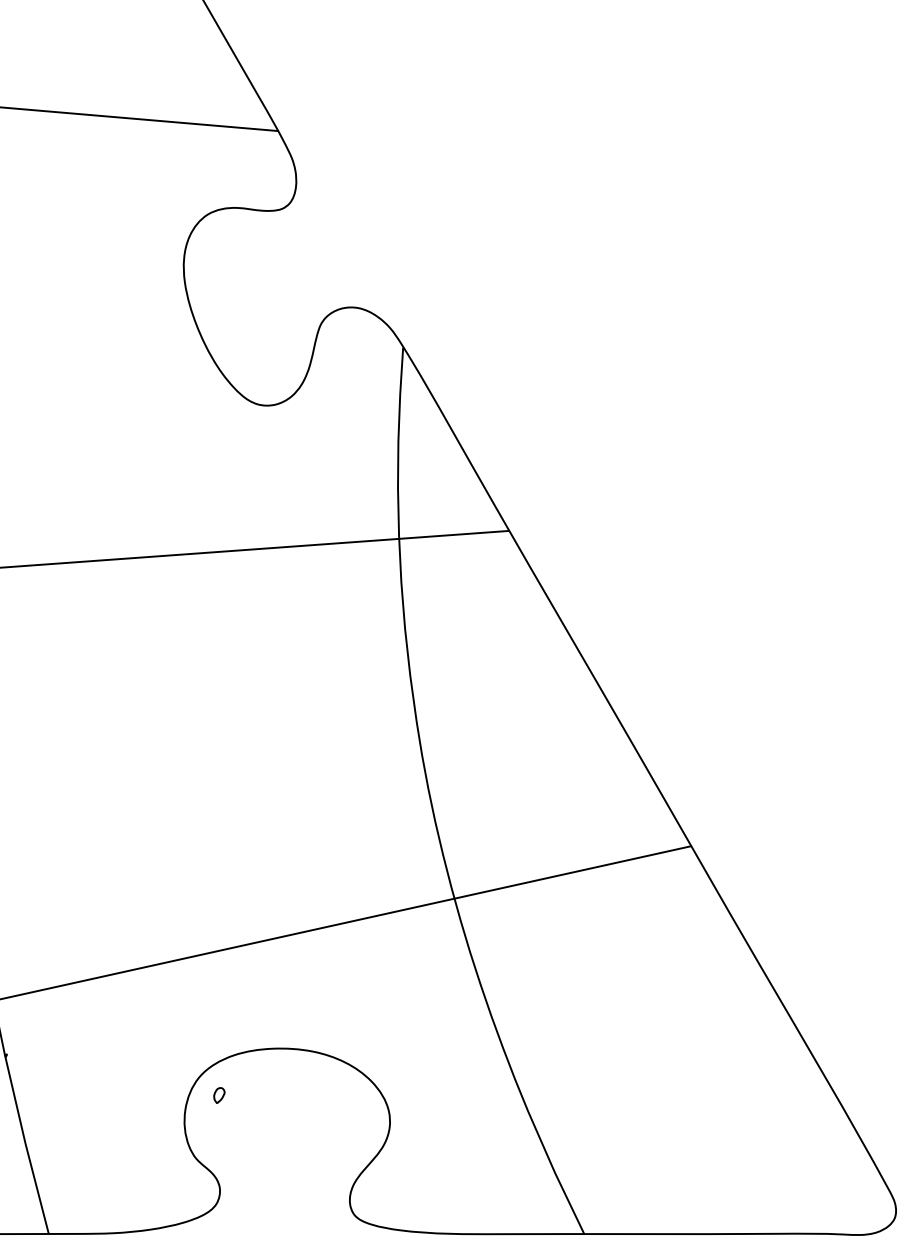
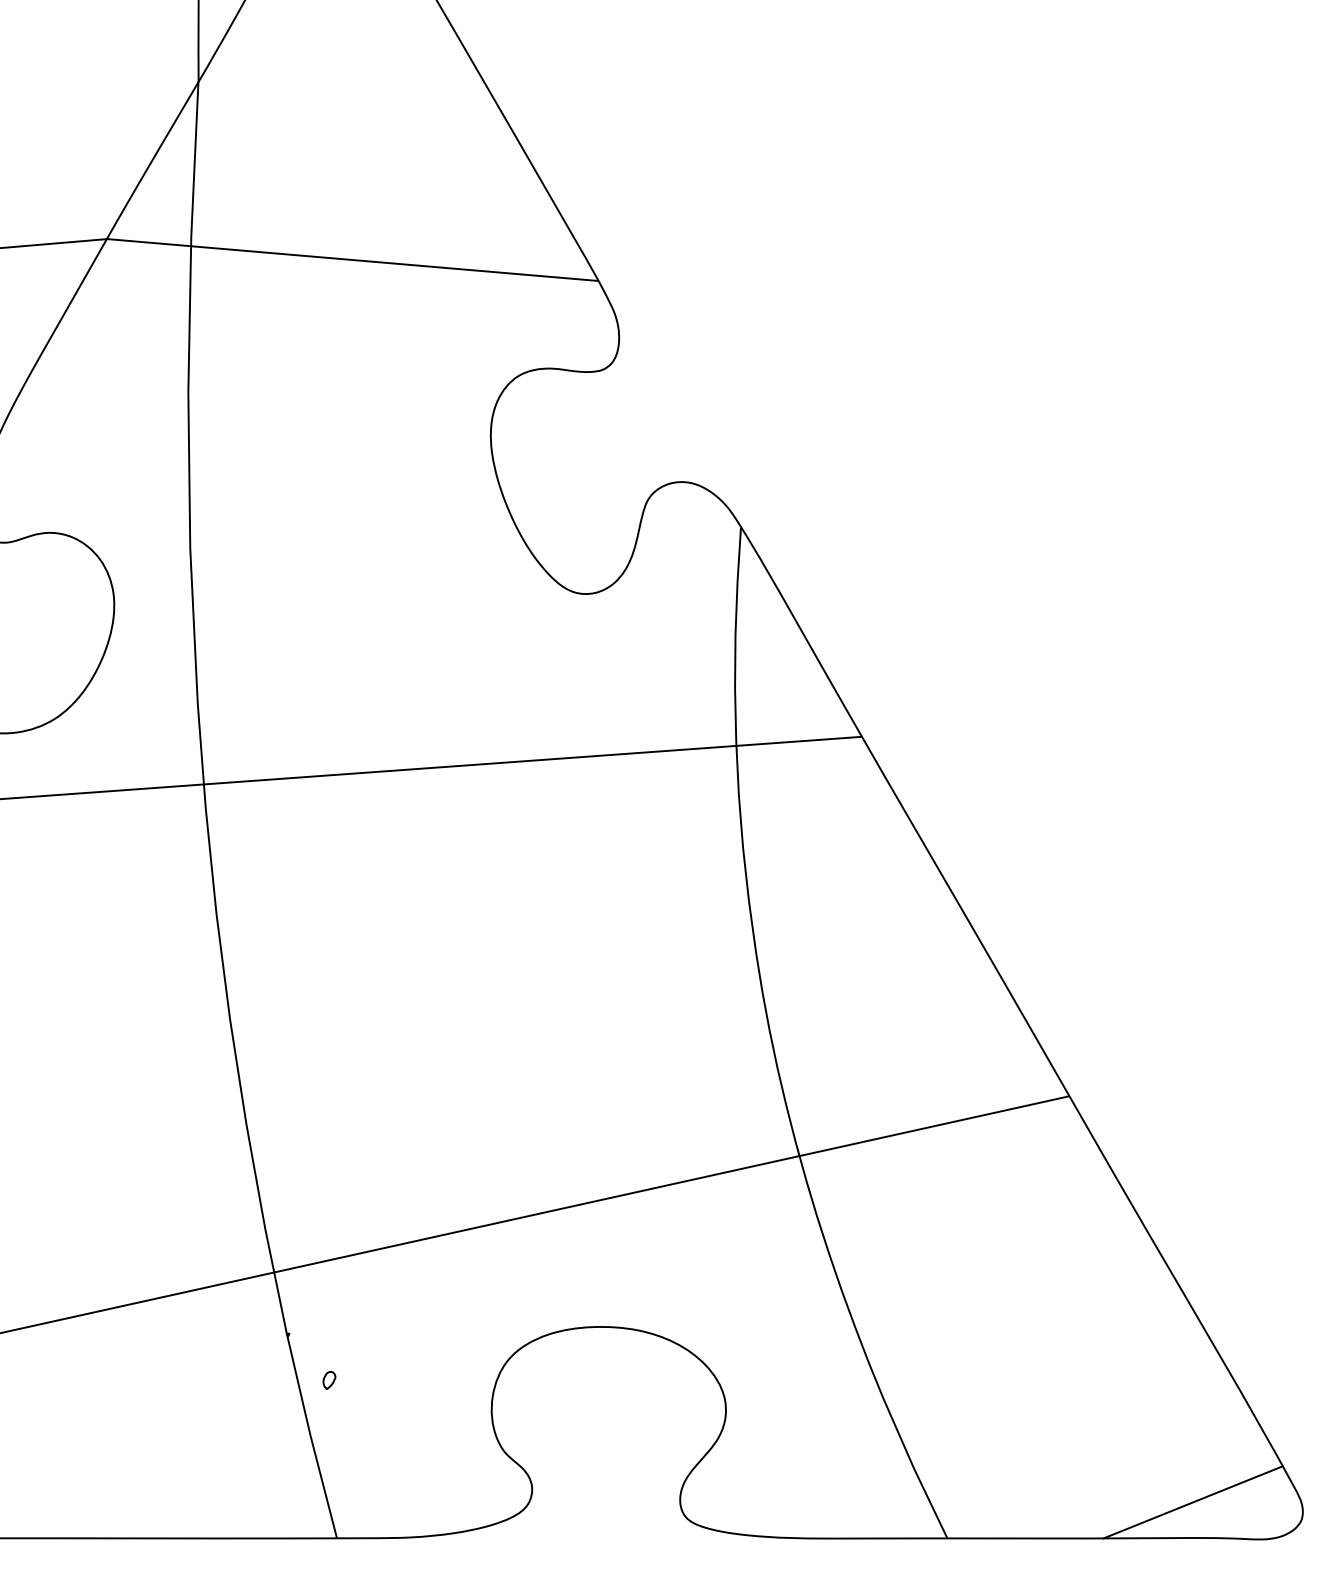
part: (219, 1095) -> (329, 1380), moved
line: (799, 1202) -> (1192, 1502), added

